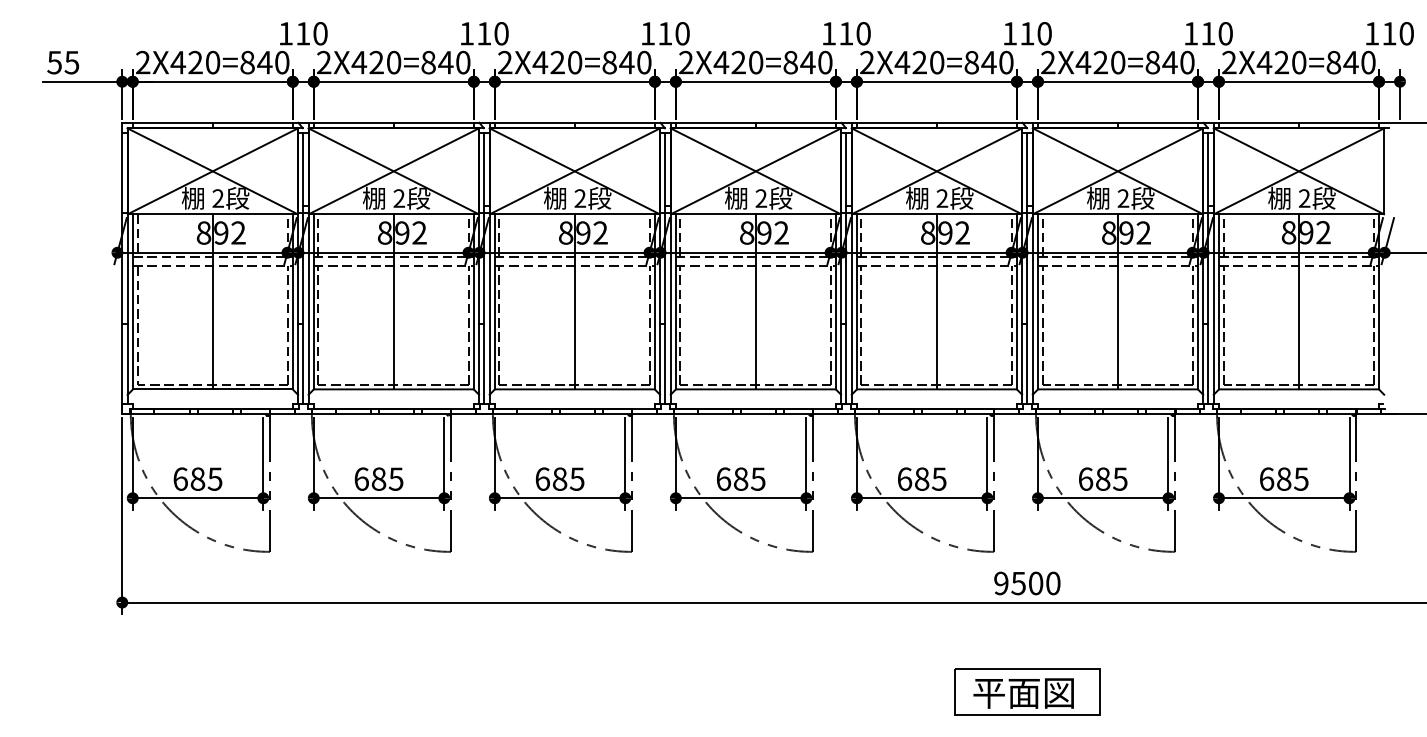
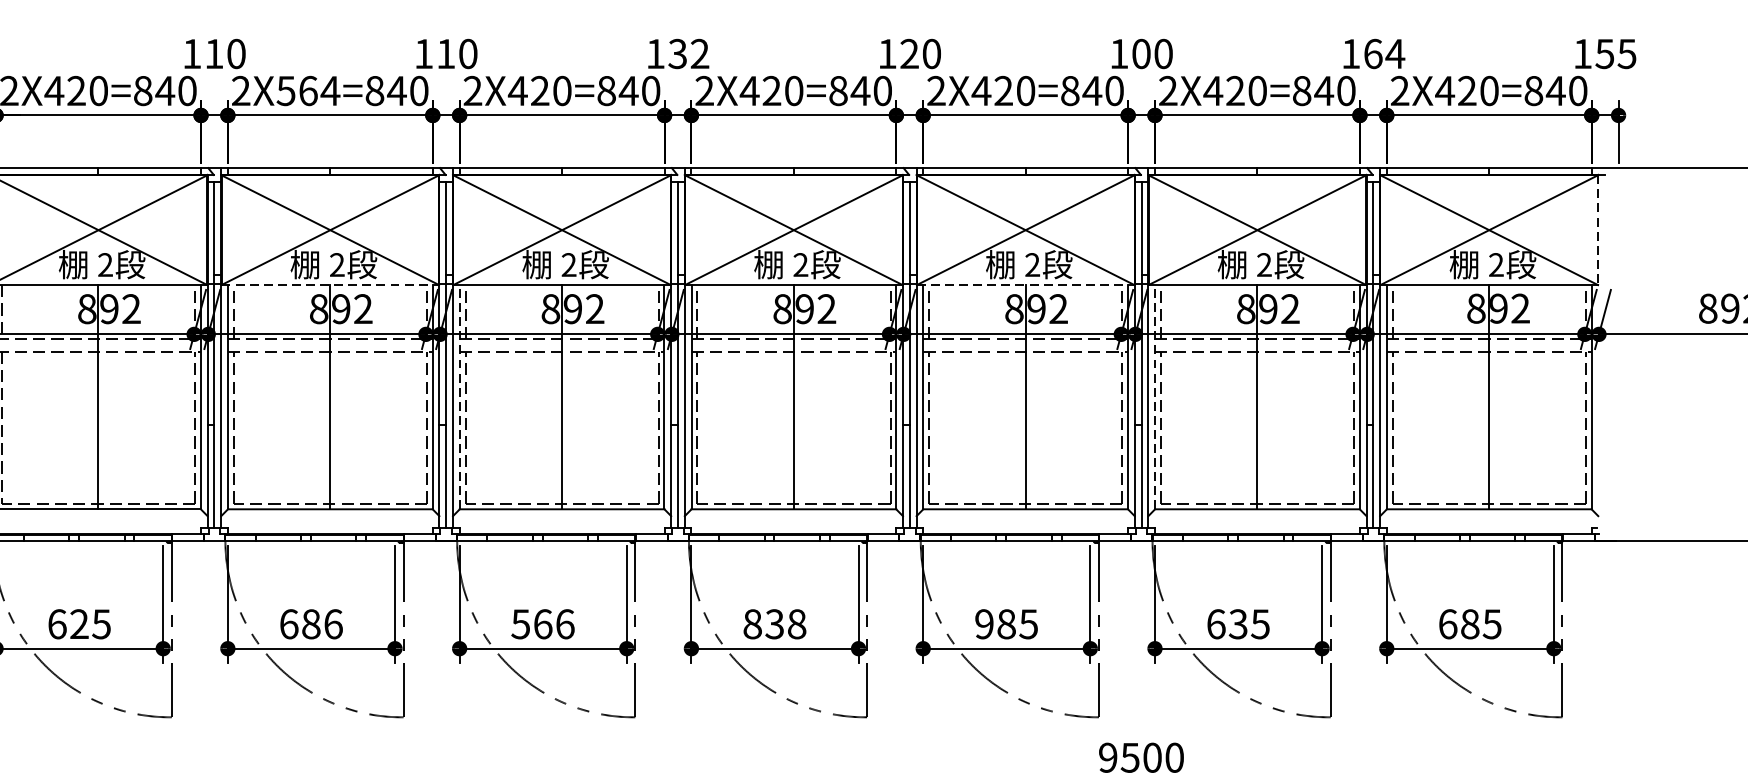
text: (673, 33) -> (688, 53), 110 -> 132
text: (846, 33) -> (909, 53), 110 -> 120
text: (1027, 33) -> (1141, 53), 110 -> 100
text: (1217, 33) -> (1384, 53), 110 -> 164
text: (1397, 33) -> (1615, 53), 110 -> 155
text: (376, 62) -> (308, 90), 2X420=840 -> 2X564=840
line: (1384, 171) -> (1598, 230), solid -> dashed
line: (393, 214) -> (329, 285), solid -> dashed
line: (936, 214) -> (1025, 285), solid -> dashed
line: (494, 301) -> (459, 396), solid -> dashed
line: (1038, 301) -> (1155, 396), solid -> dashed
text: (197, 478) -> (78, 623), 685 -> 625
text: (395, 478) -> (332, 623), 685 -> 686
text: (559, 478) -> (542, 623), 685 -> 566
text: (740, 478) -> (774, 623), 685 -> 838
text: (904, 478) -> (984, 623), 685 -> 985
text: (1102, 478) -> (1237, 623), 685 -> 635

